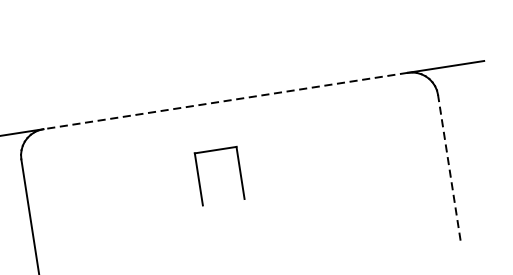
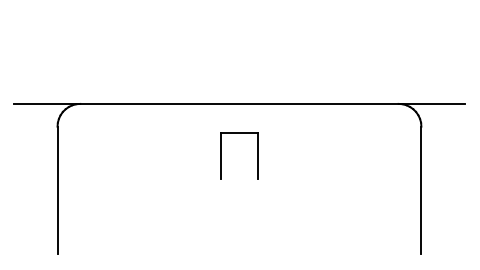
line: (224, 100) -> (238, 103), dashed -> solid
line: (449, 167) -> (421, 190), dashed -> solid
part: (198, 178) -> (221, 155), moved

